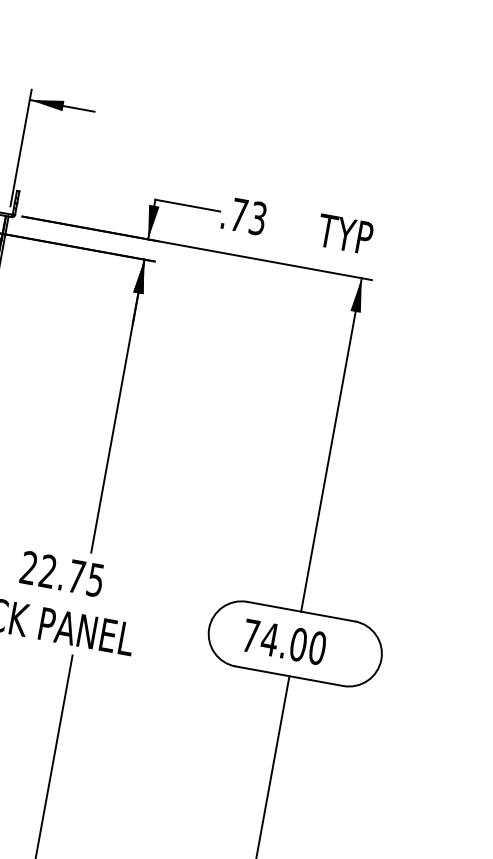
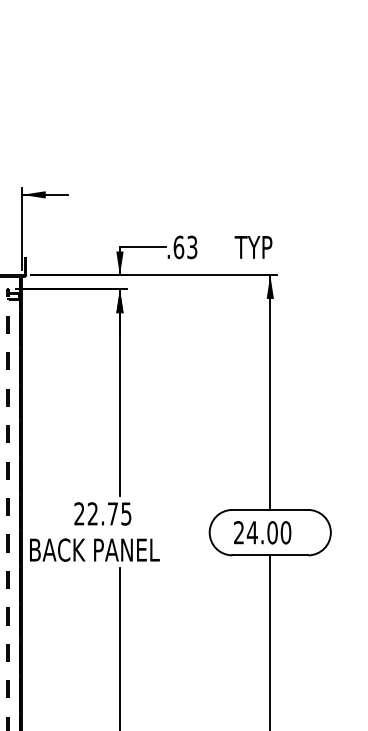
text: (238, 215) -> (178, 247), .73 -> .63
text: (250, 635) -> (238, 532), 74.00 -> 24.00

